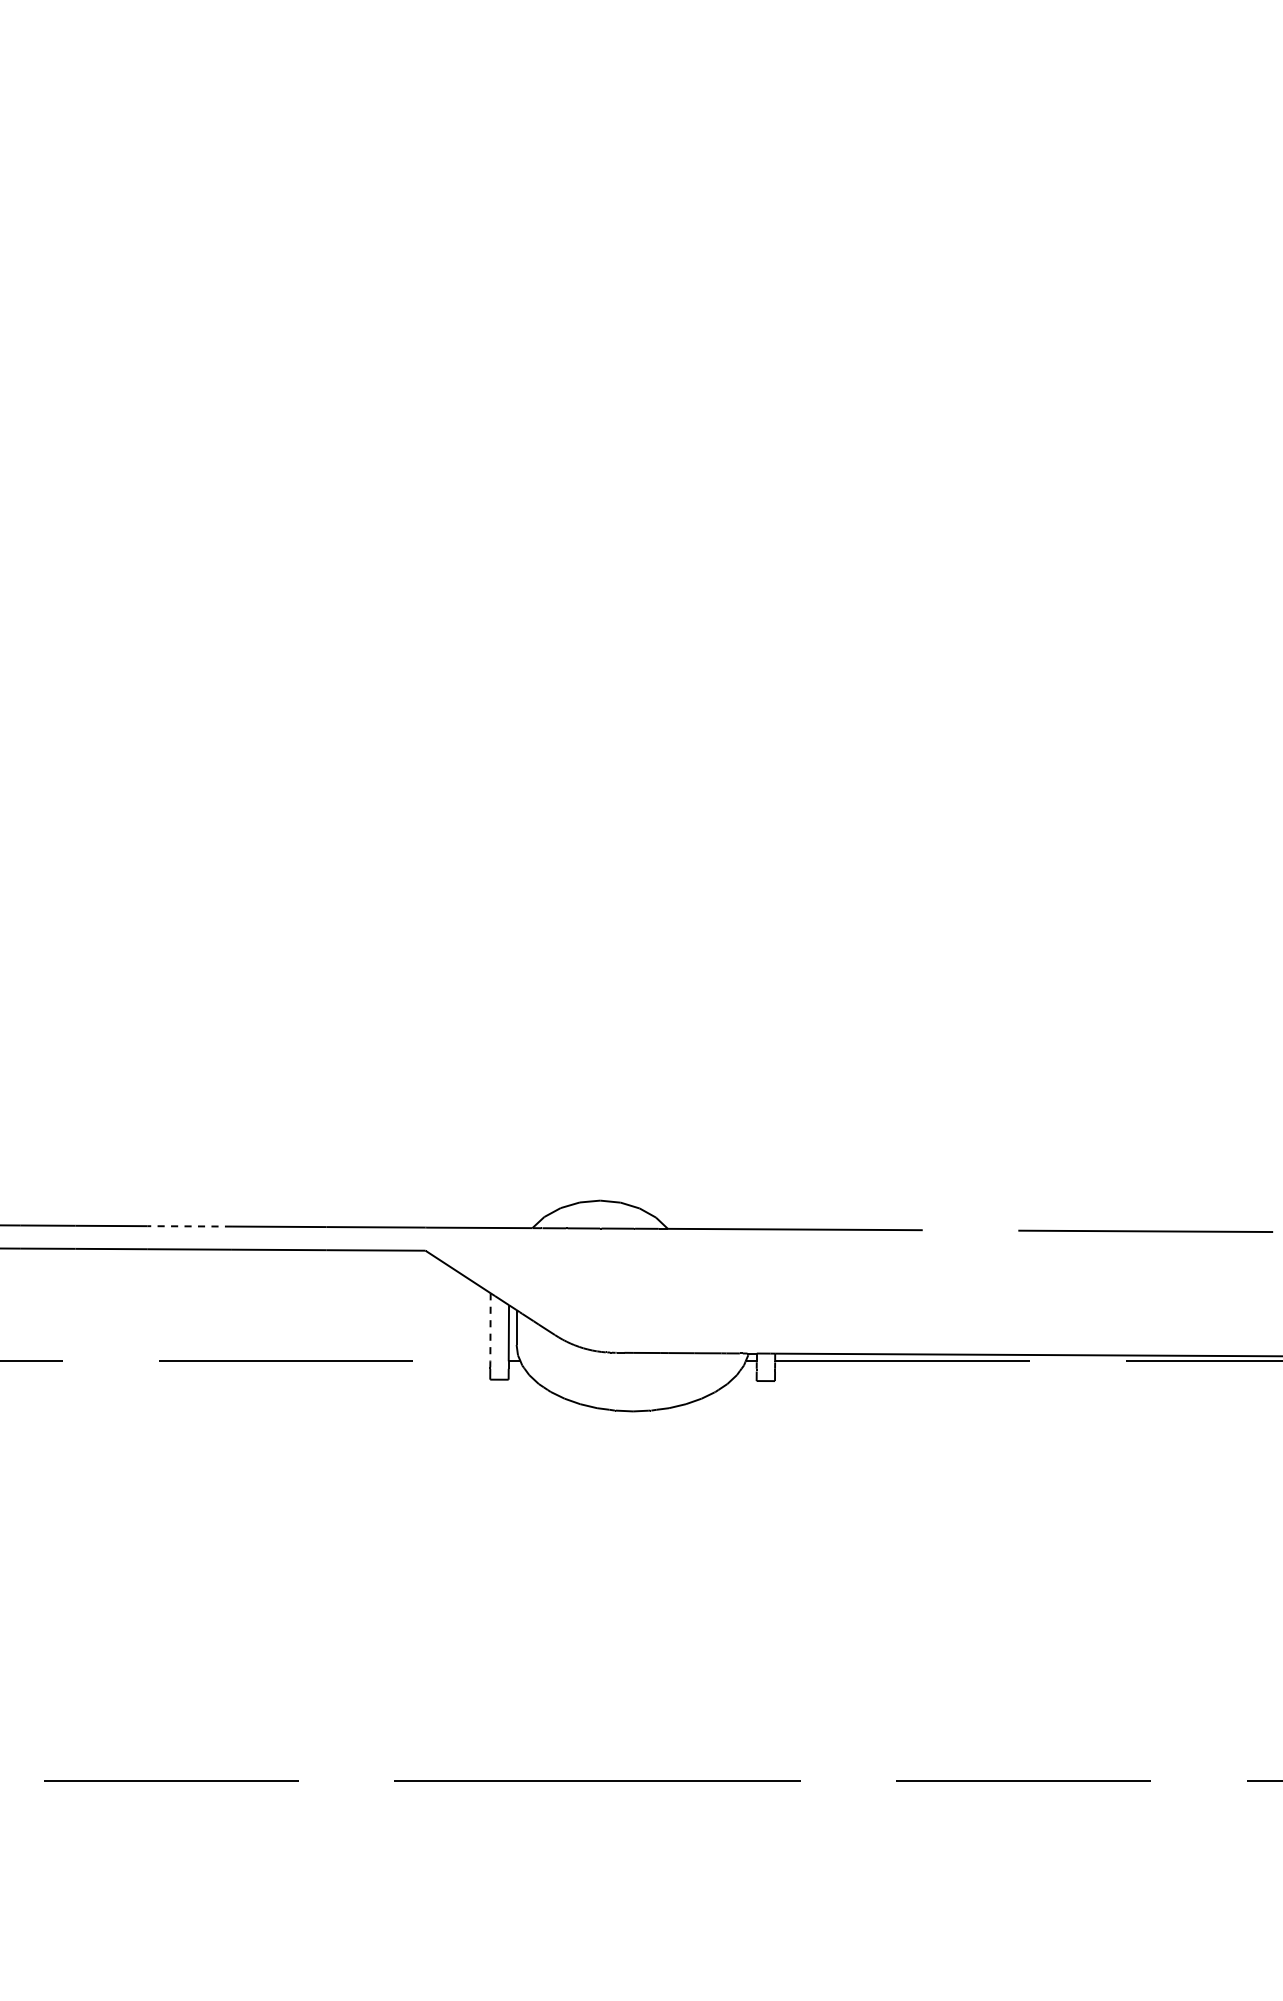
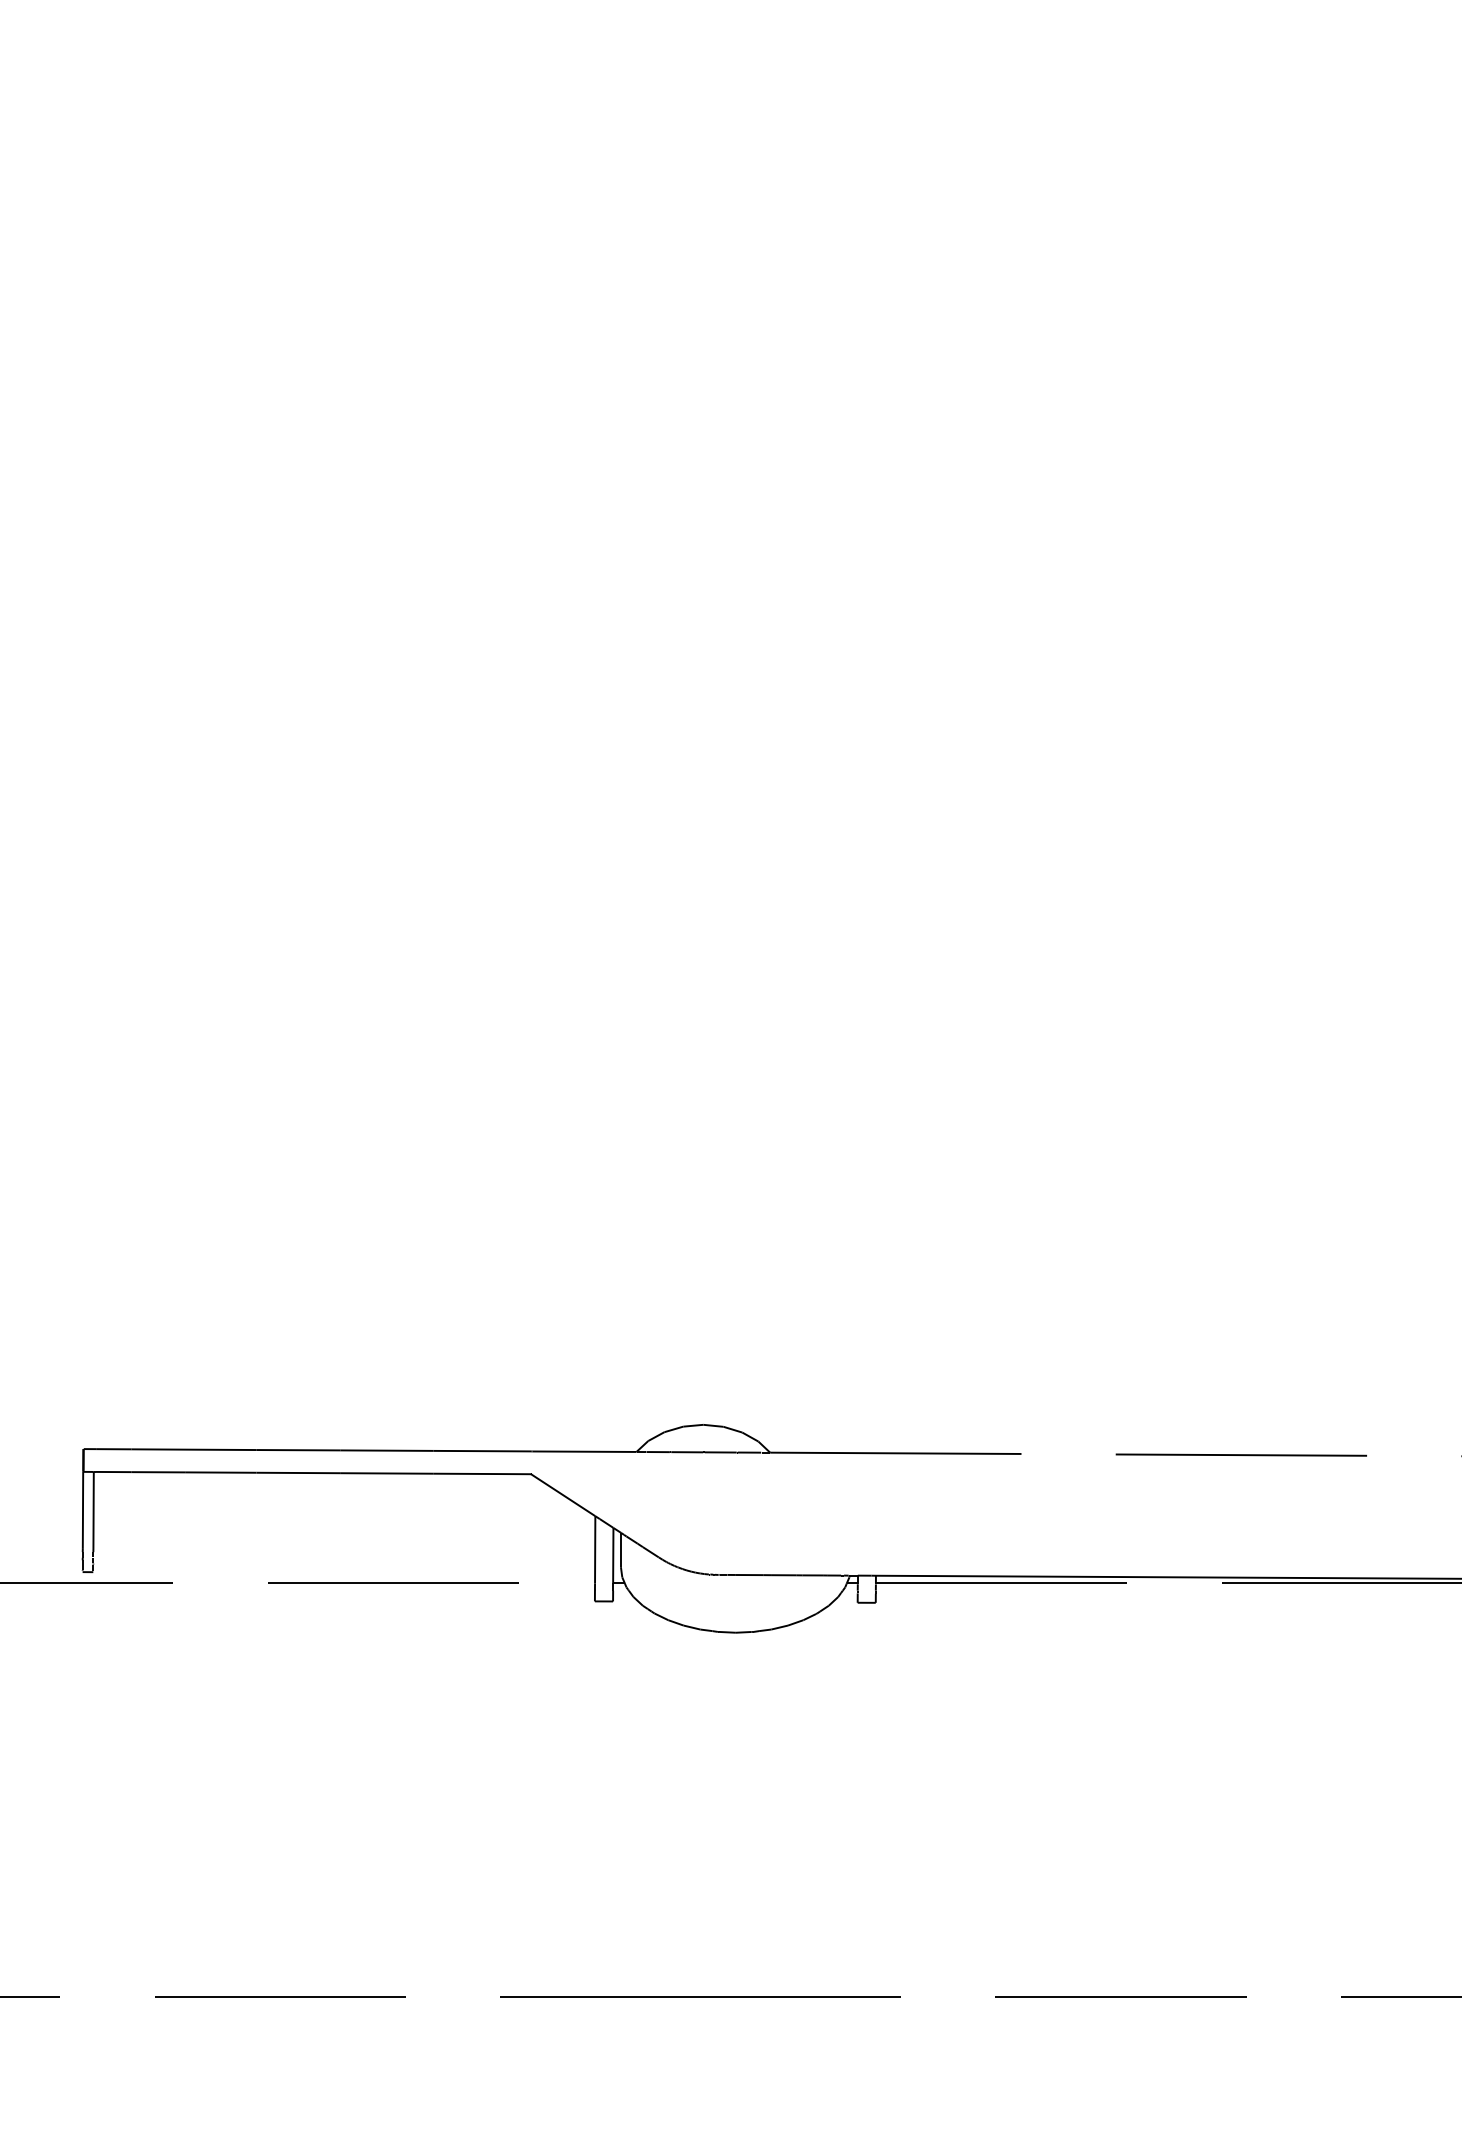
line: (189, 1226) -> (298, 1450), dashed -> solid
line: (490, 1327) -> (595, 1549), dashed -> solid

